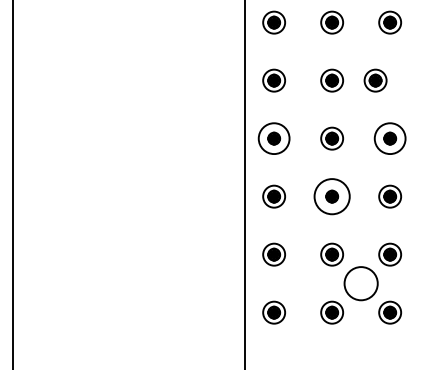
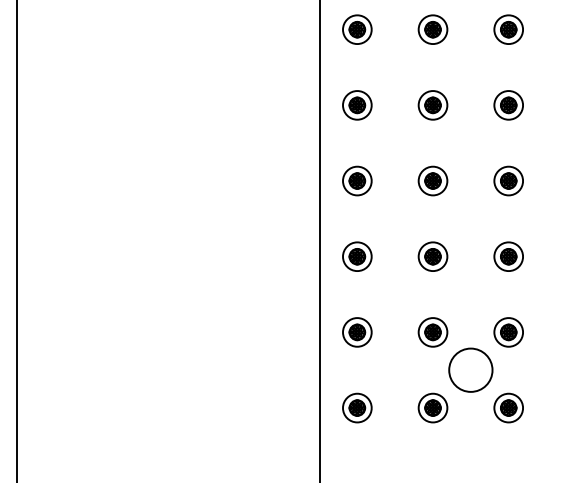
part: (375, 80) -> (508, 105), moved
circle: (274, 138) -> (357, 180), size x0.71
circle: (390, 138) -> (508, 180), size x0.71
circle: (331, 196) -> (432, 256), size x0.62

